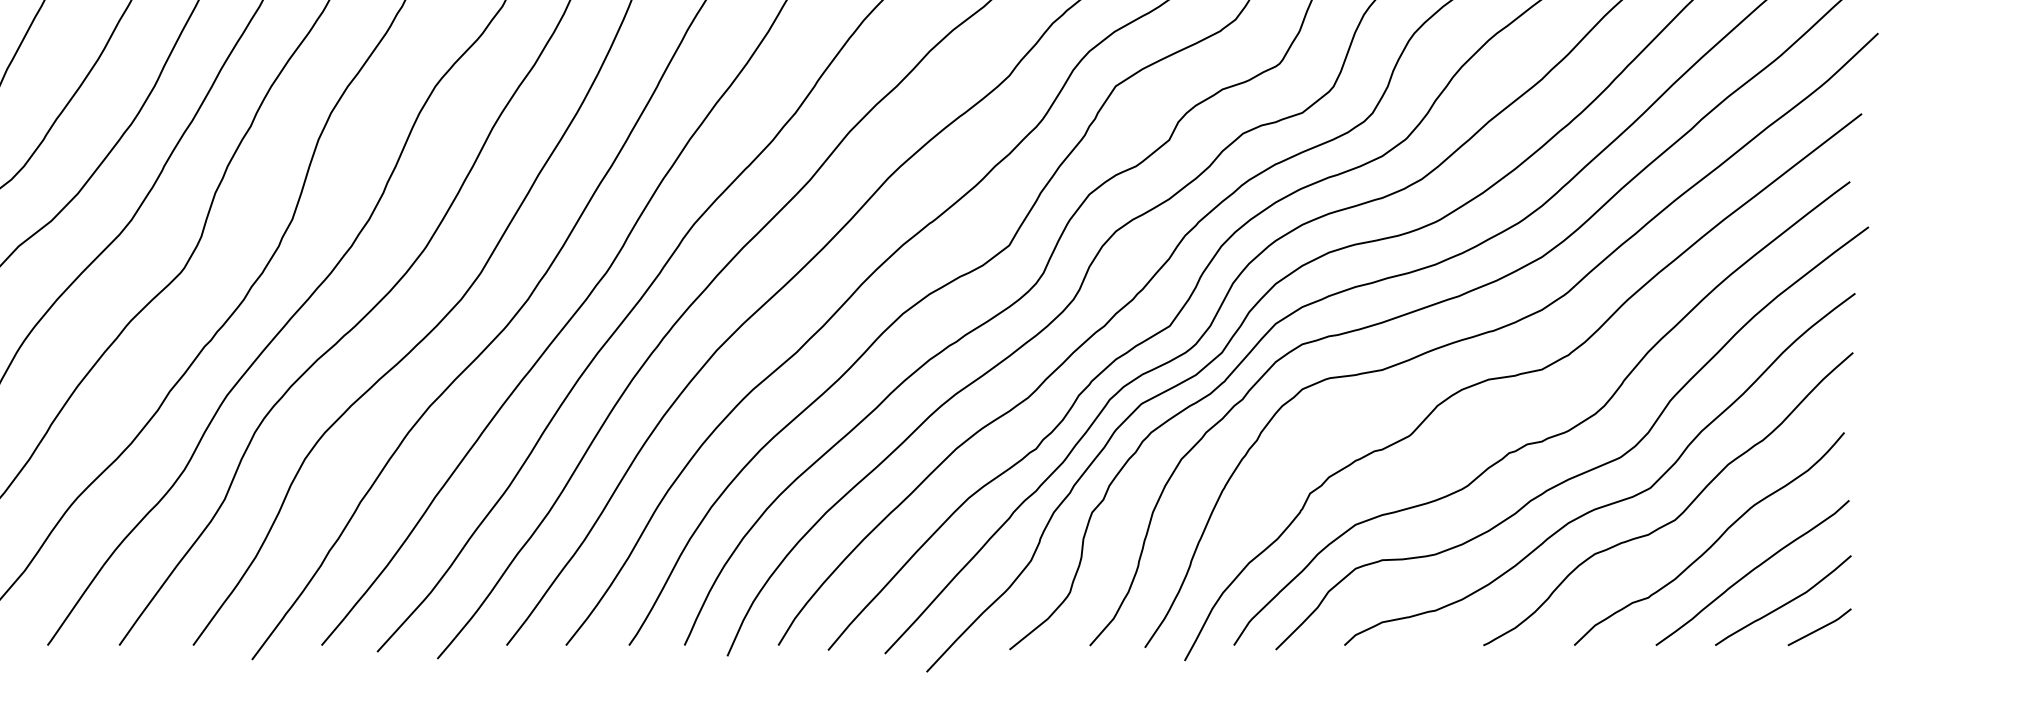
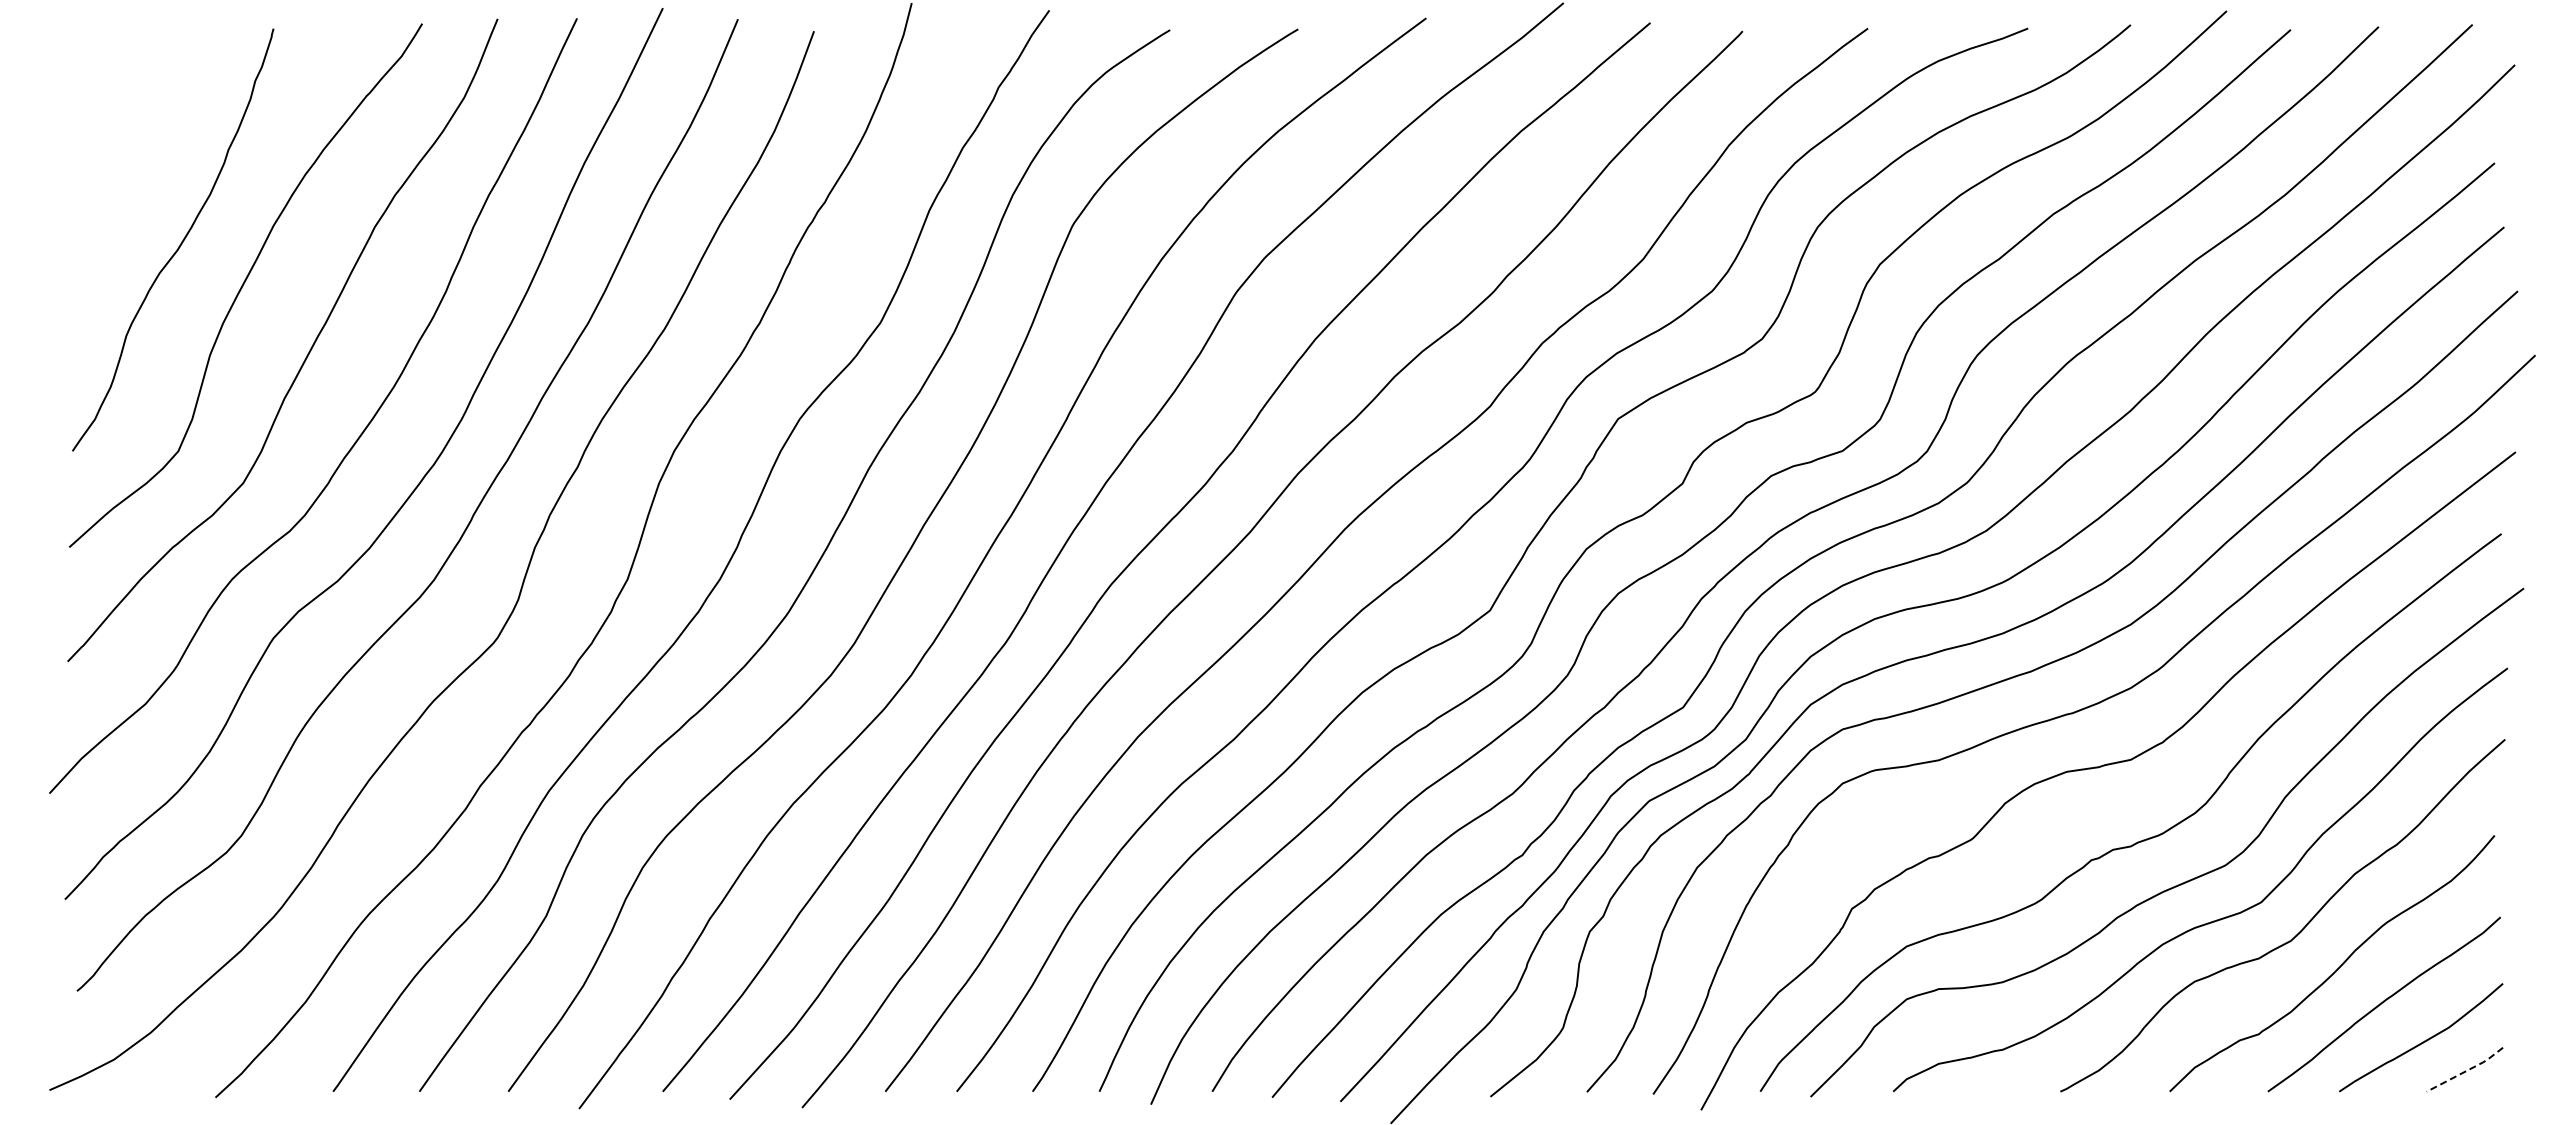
line: (1821, 627) -> (2467, 1070), solid -> dashed

